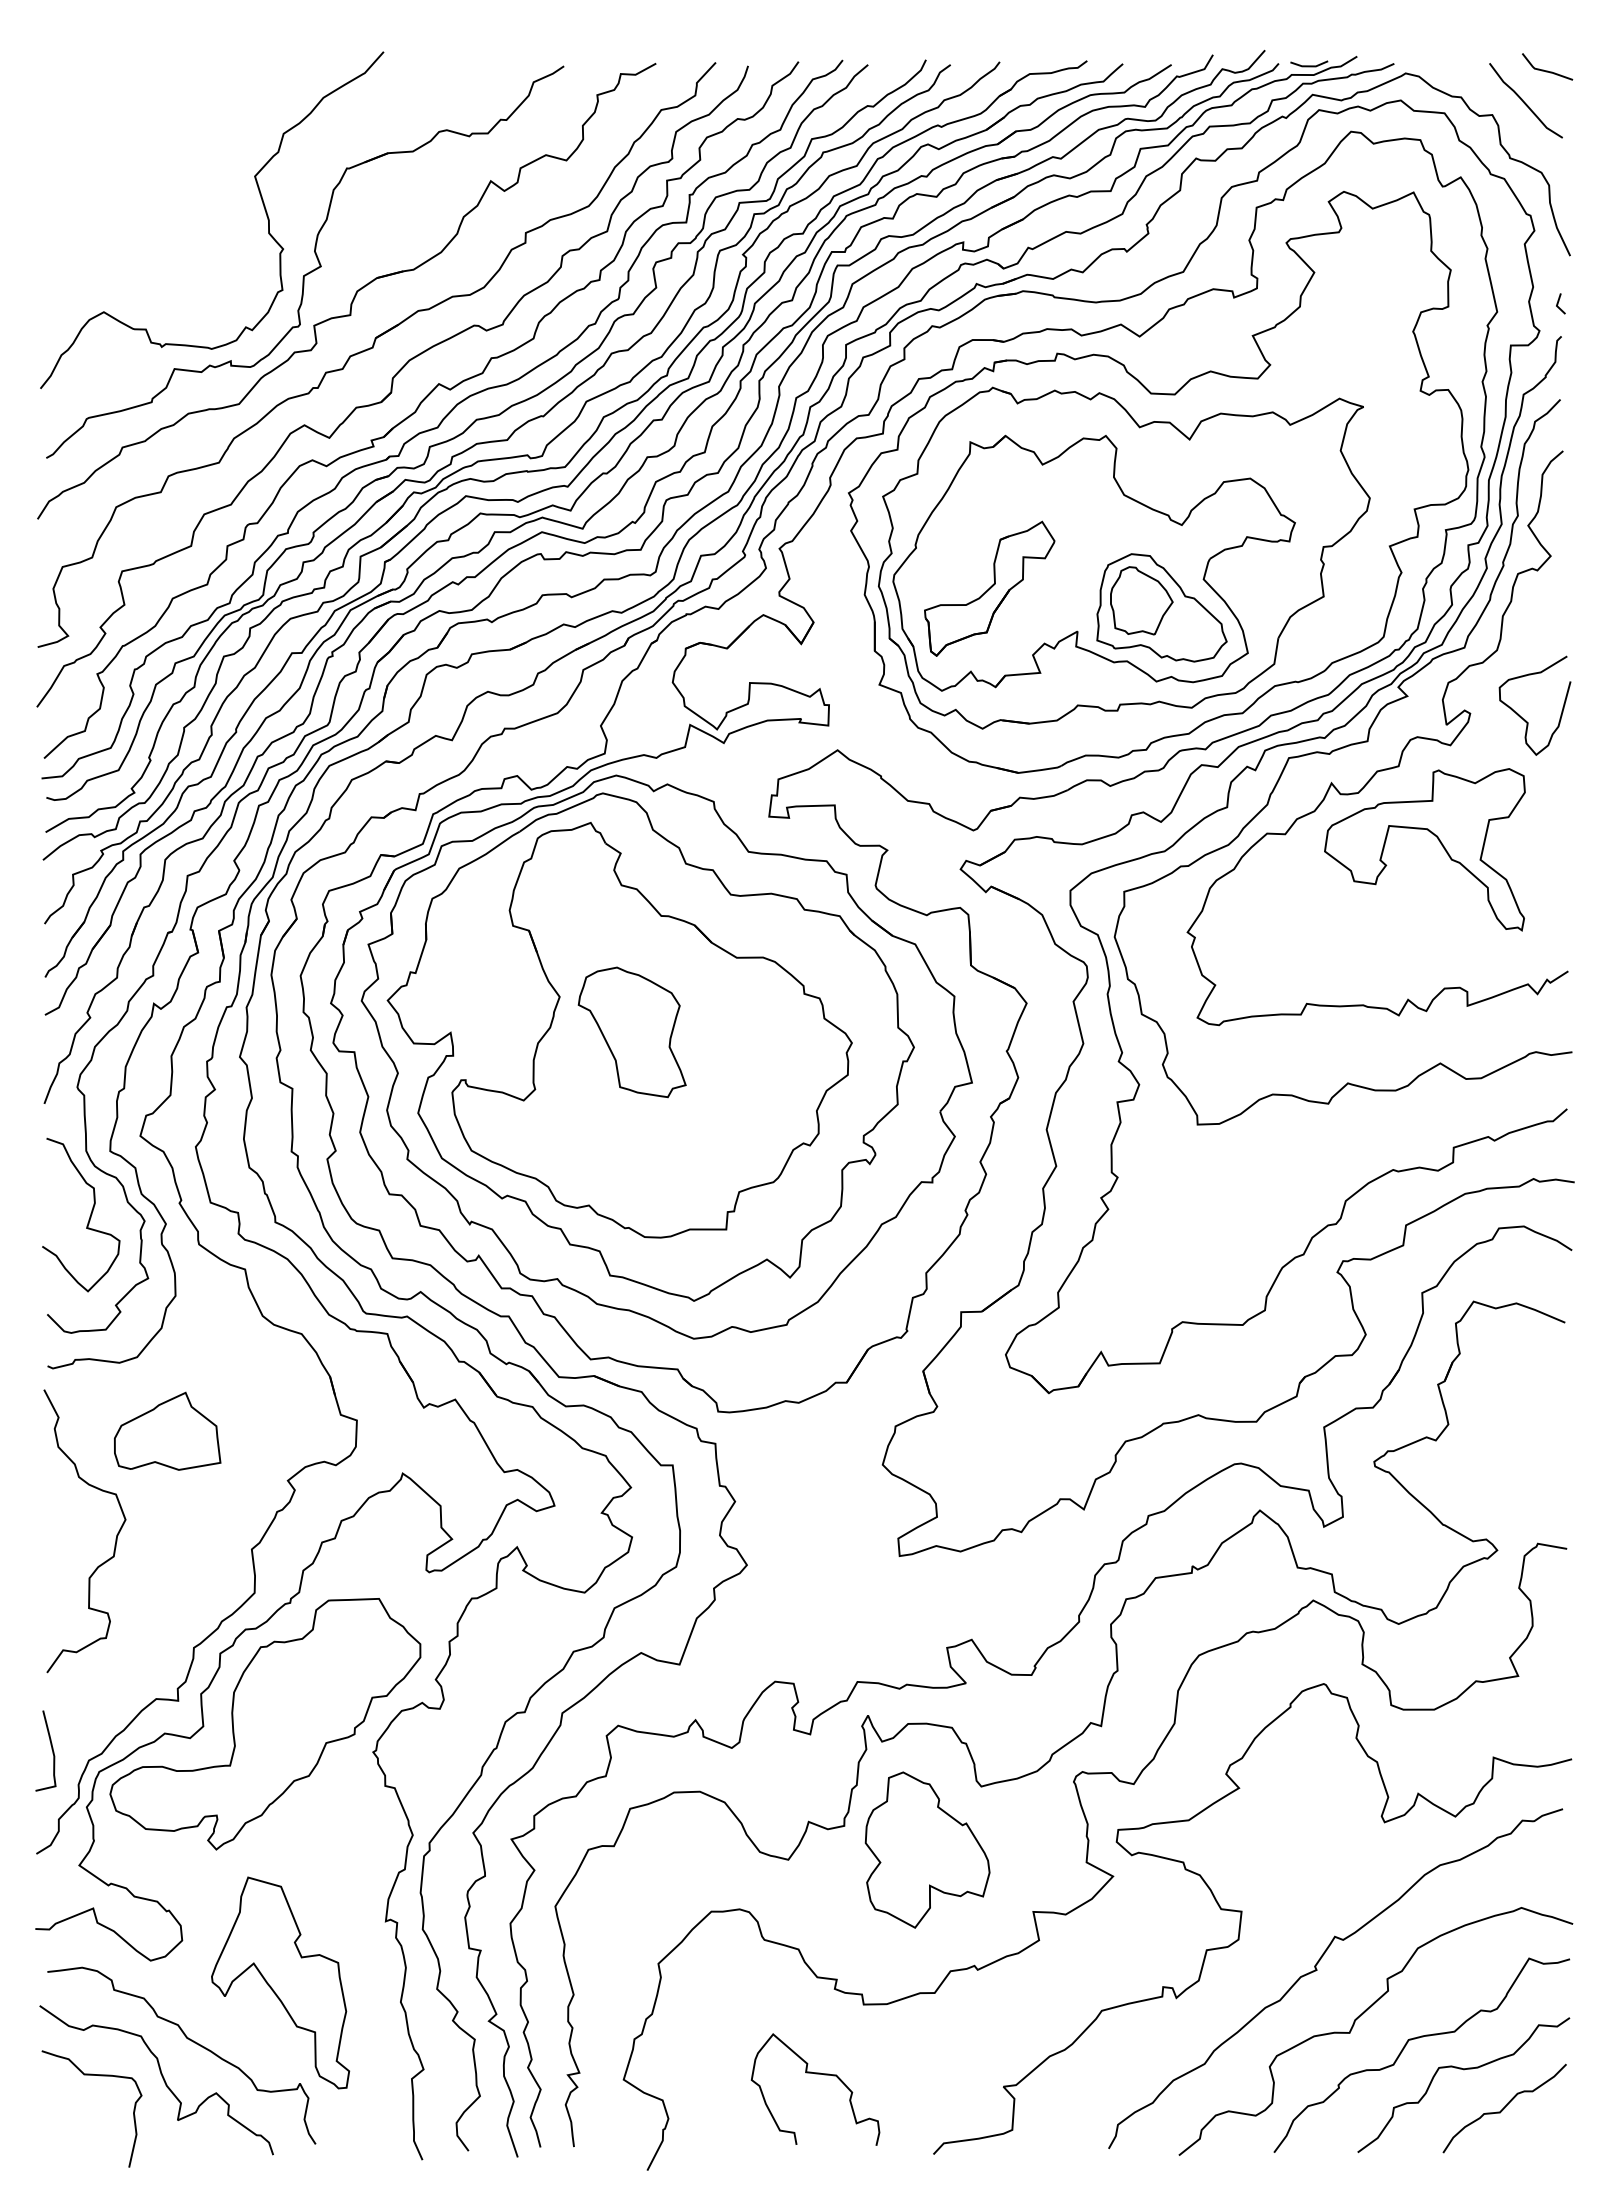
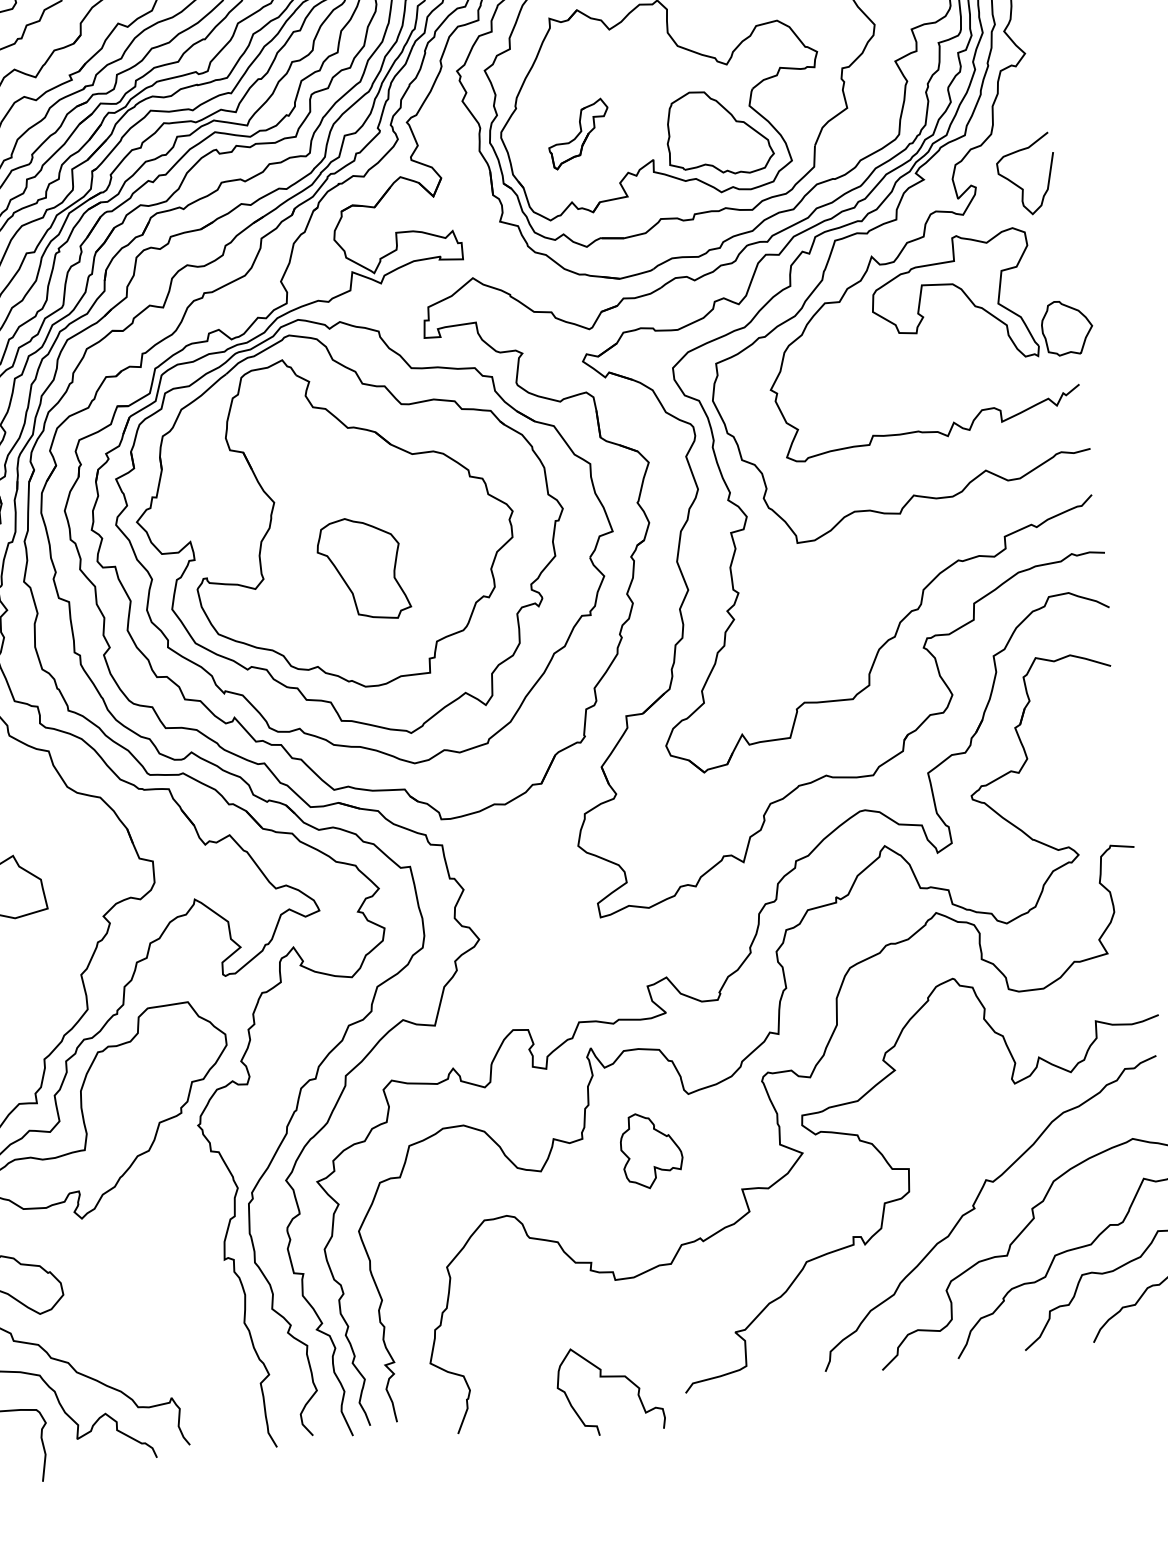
part: (989, 588) -> (578, 133), size x0.6
part: (1141, 600) -> (1067, 327), moved
part: (631, 1032) -> (362, 569), moved
part: (927, 1849) -> (651, 1149), size x0.6
part: (280, 1982) -> (146, 1318), removed
curve: (815, 2074) -> (608, 1377), moved

